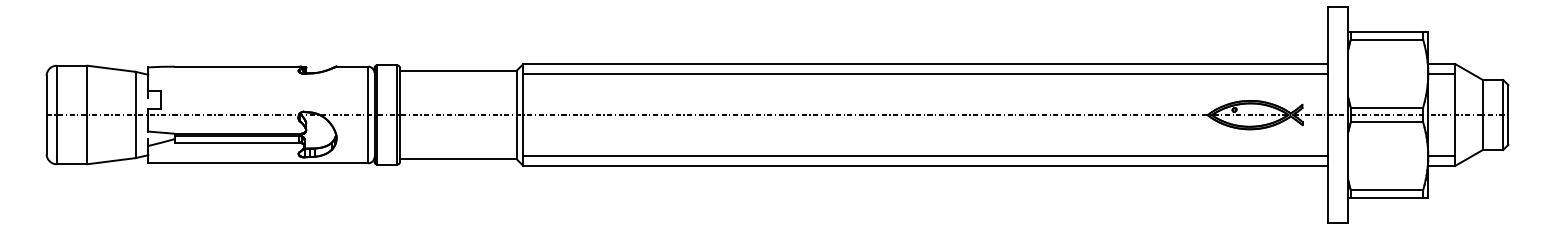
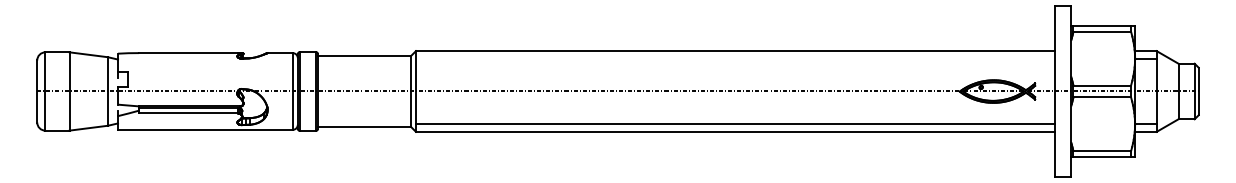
line: (925, 73) -> (735, 58), removed

